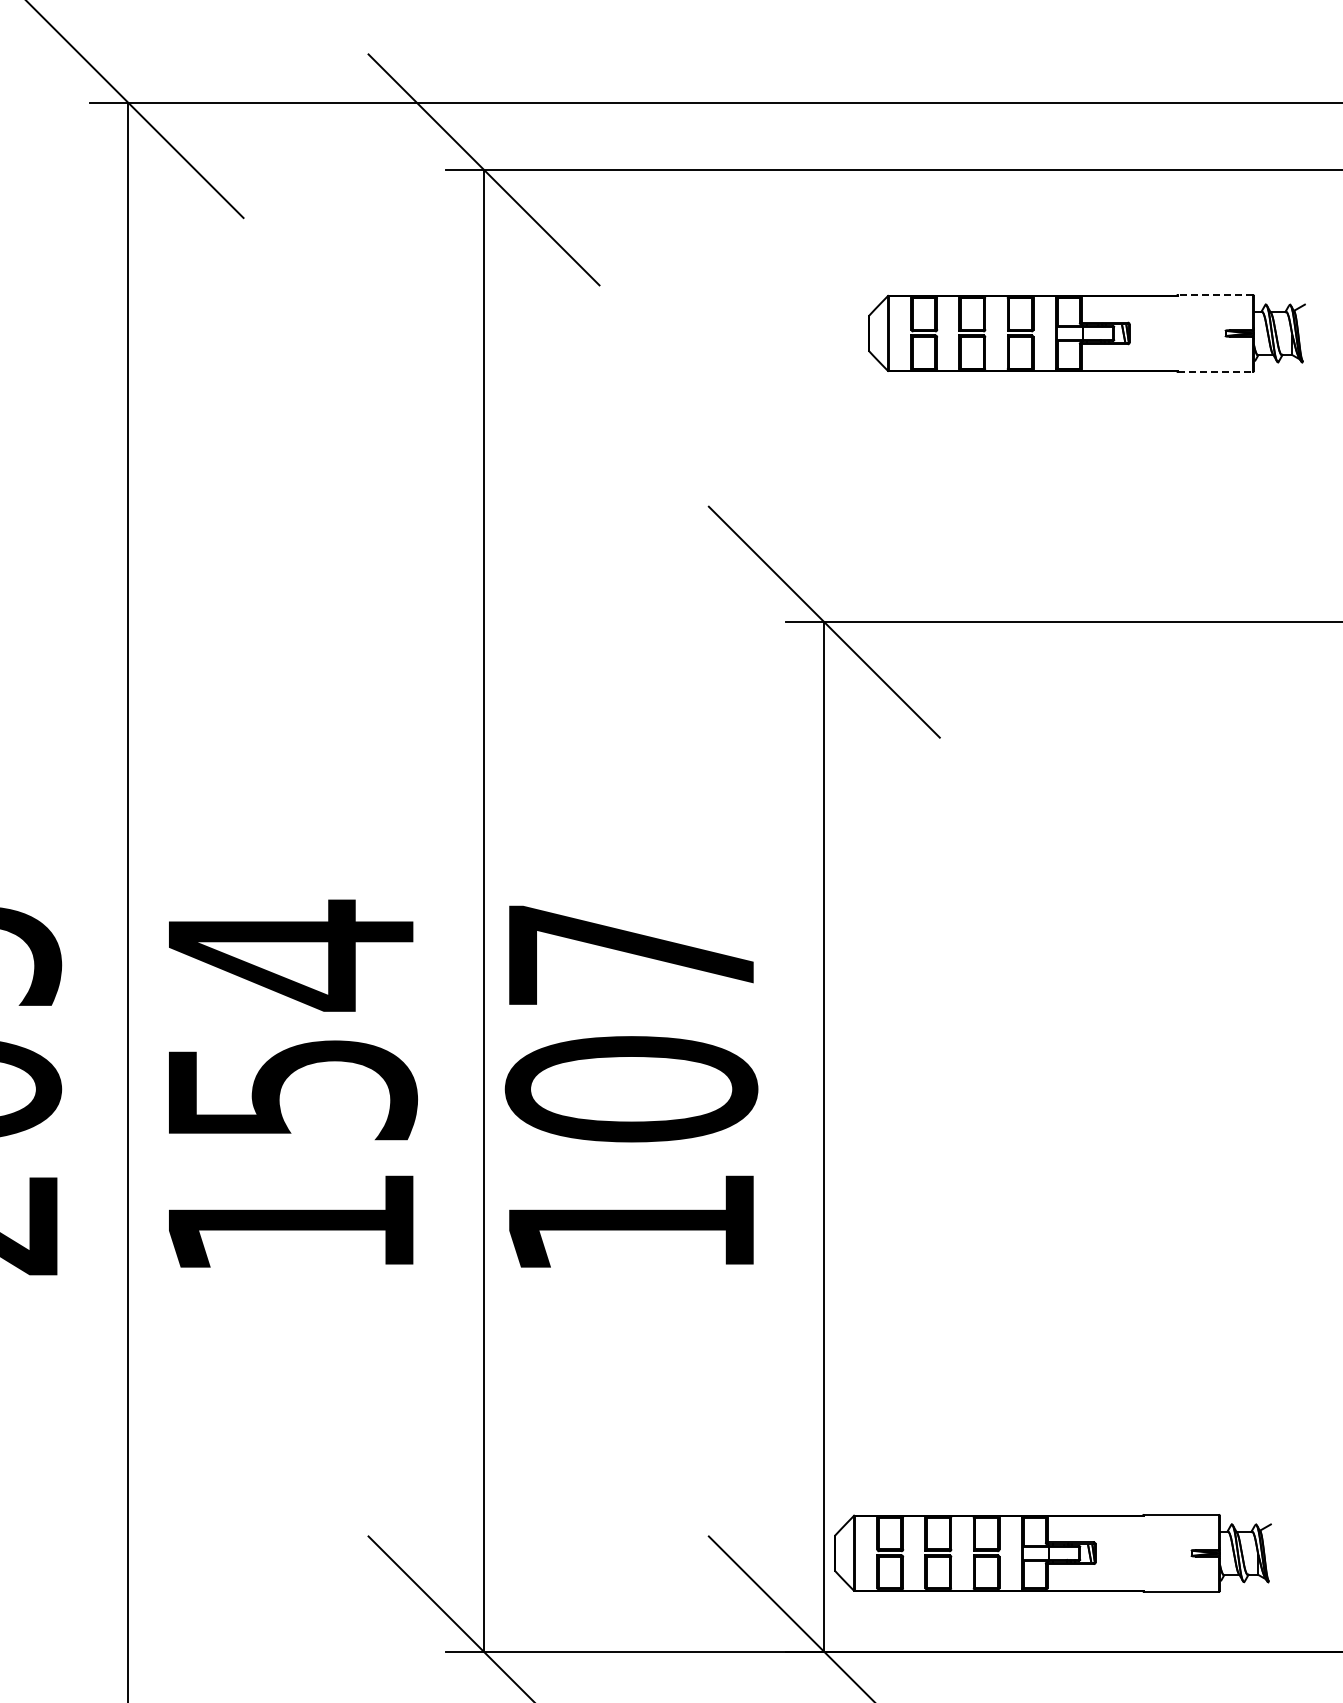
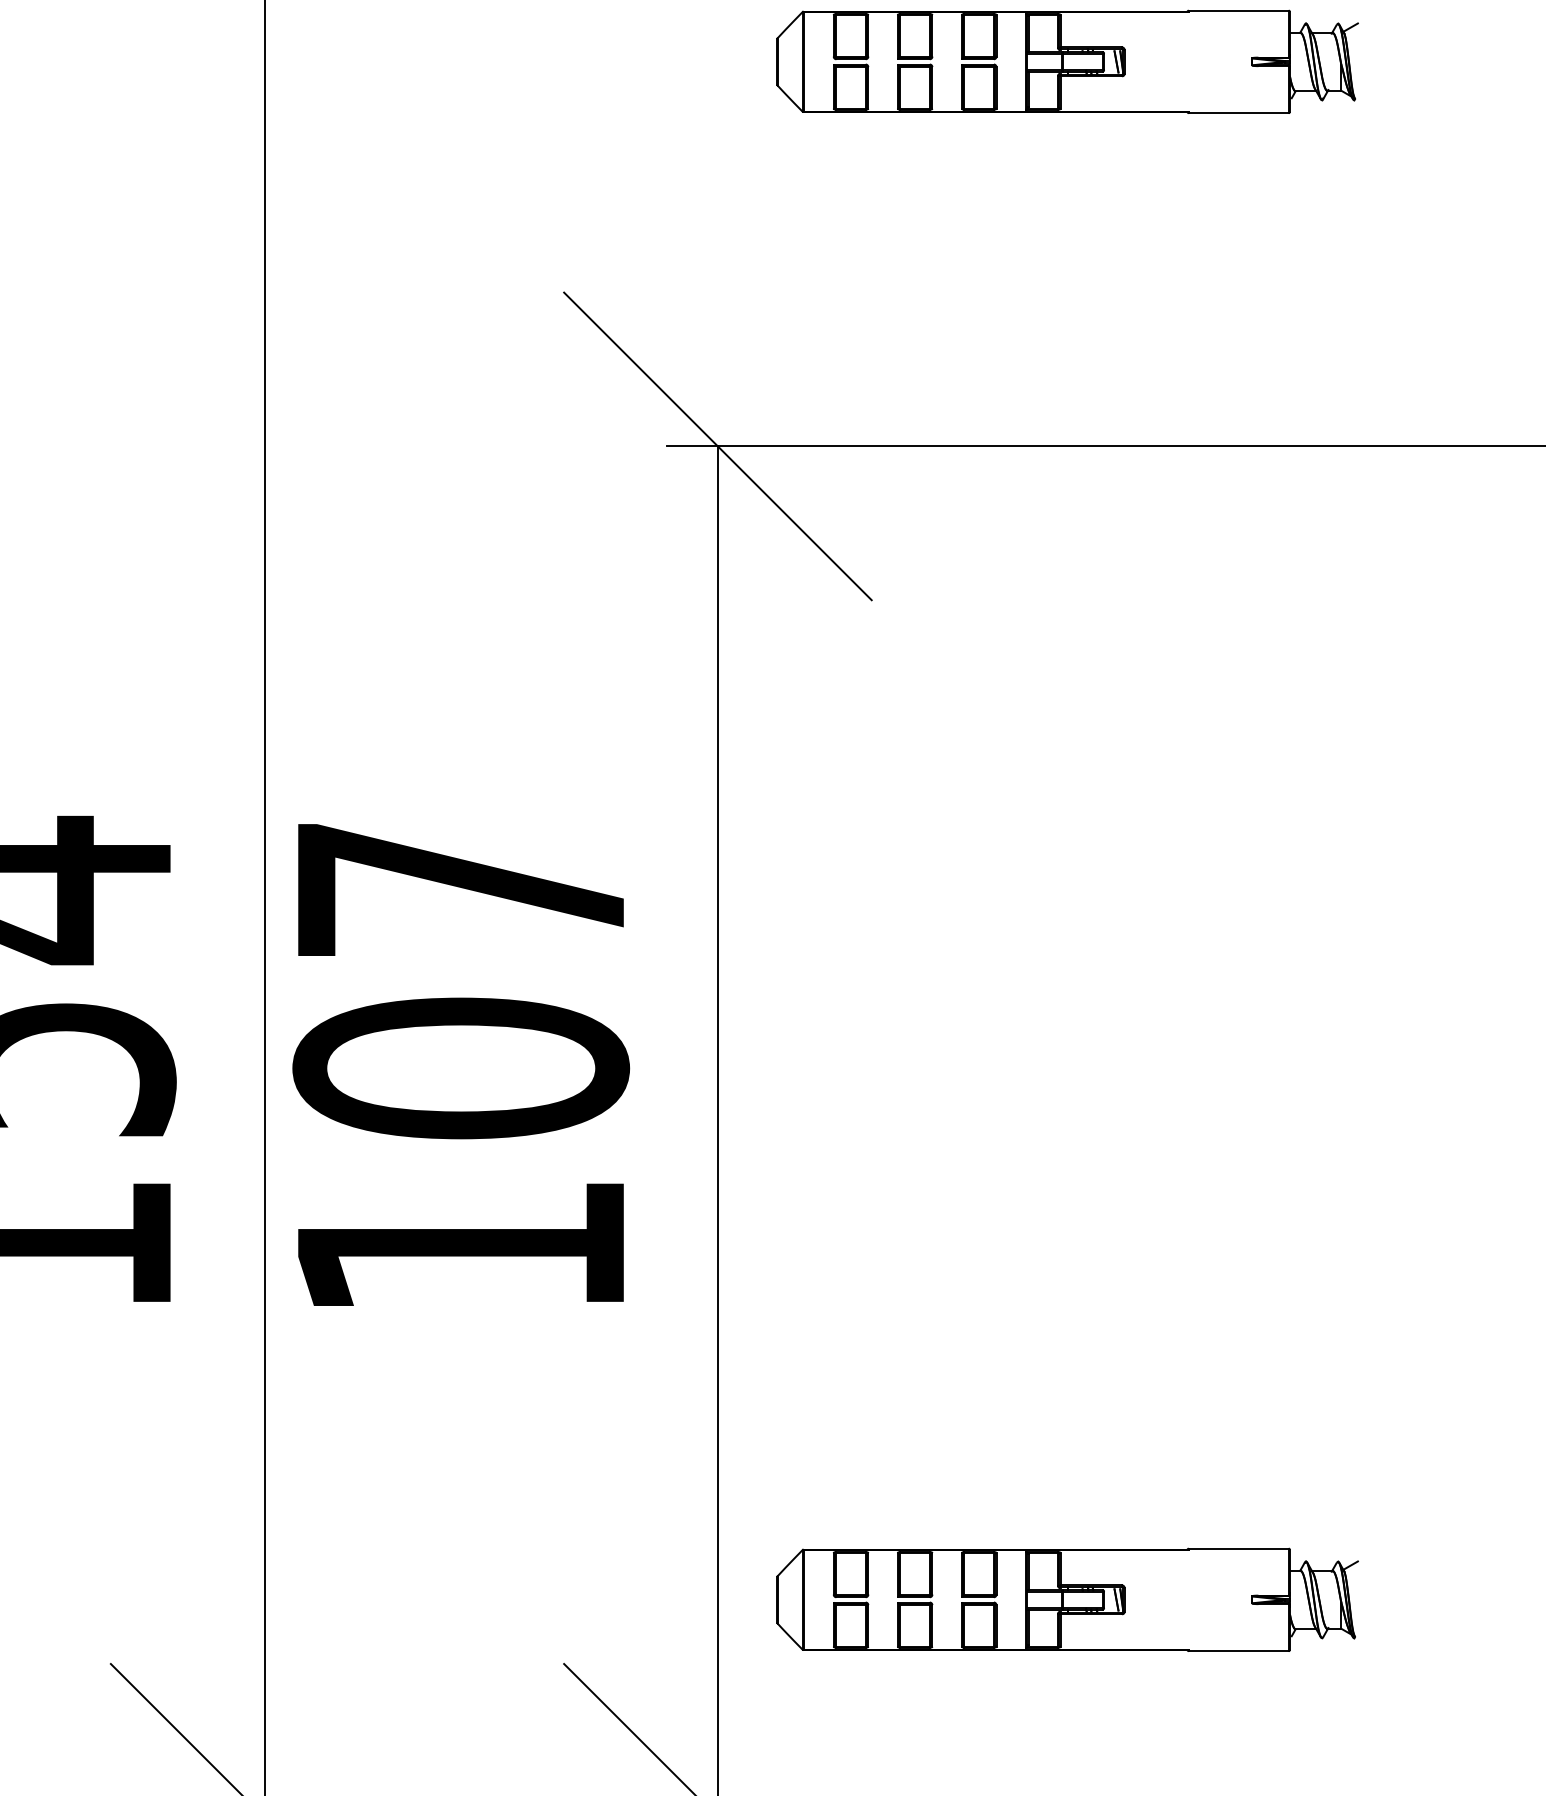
line: (1215, 295) -> (1238, 11), dashed -> solid
line: (1215, 371) -> (1238, 112), dashed -> solid
part: (1052, 1553) -> (1067, 1600), moved

